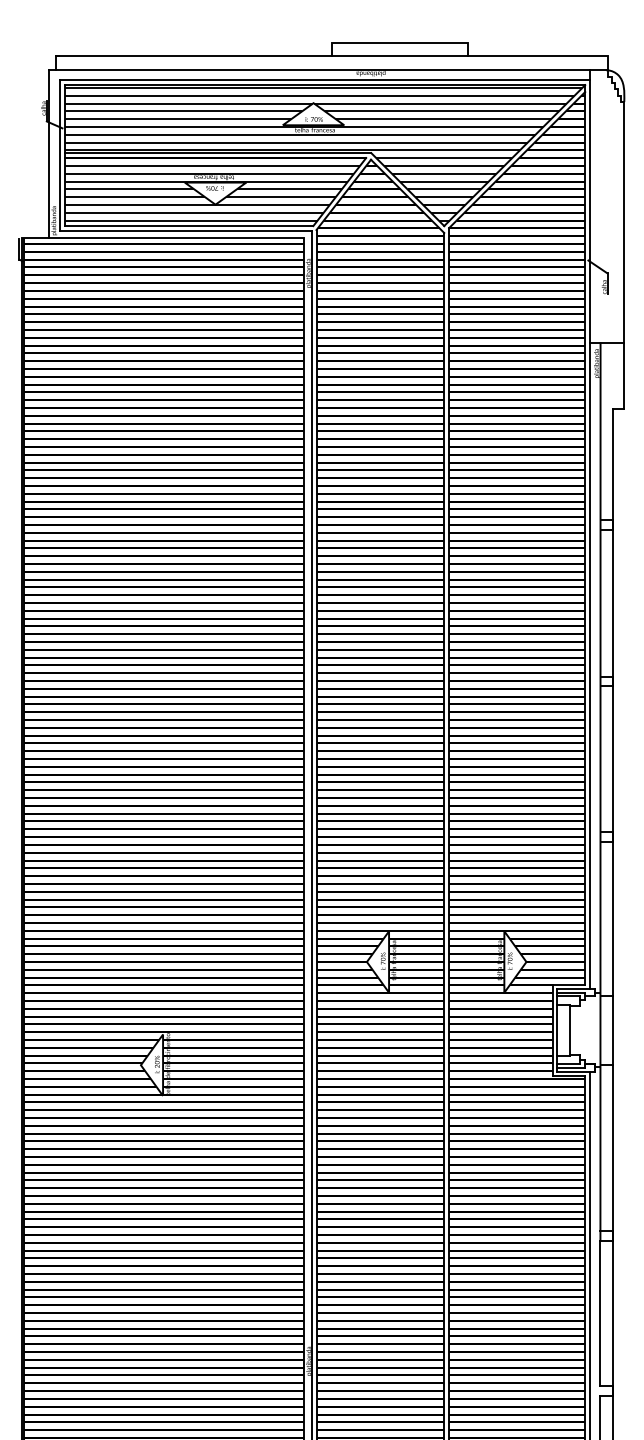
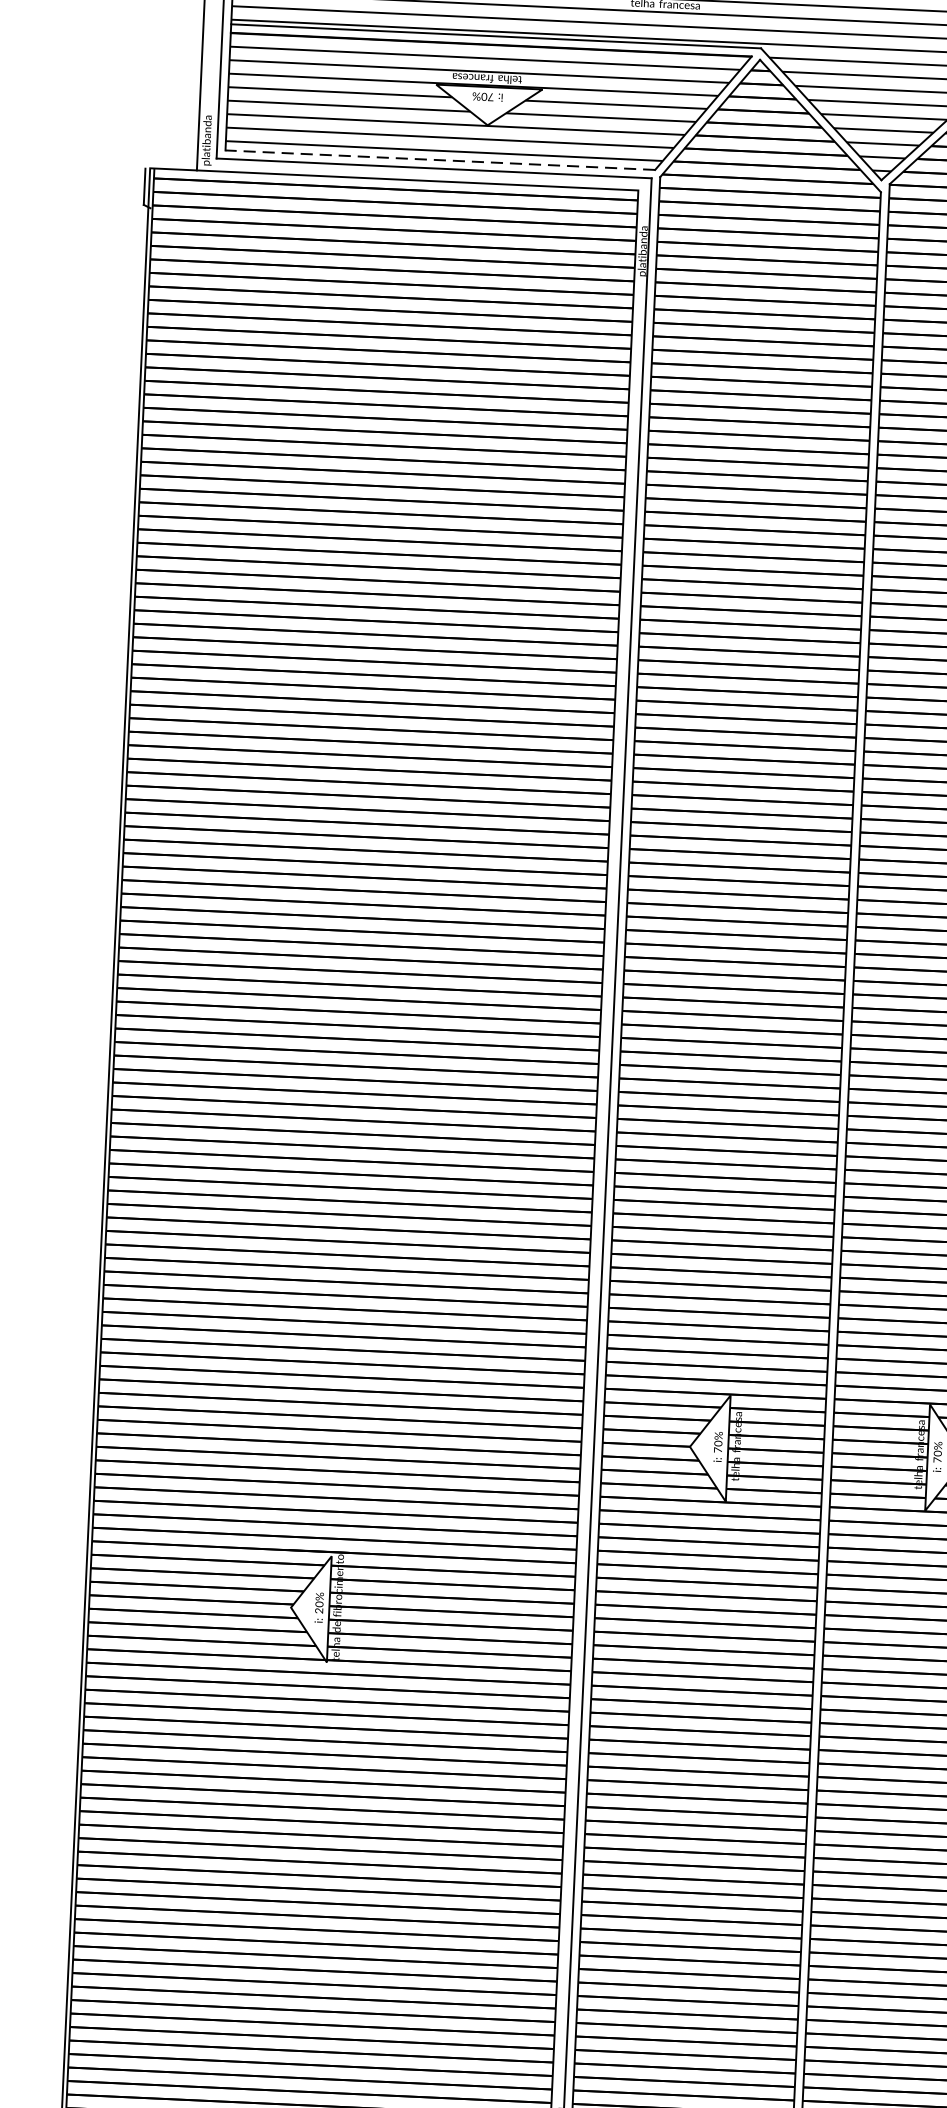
line: (188, 226) -> (439, 160), solid -> dashed

